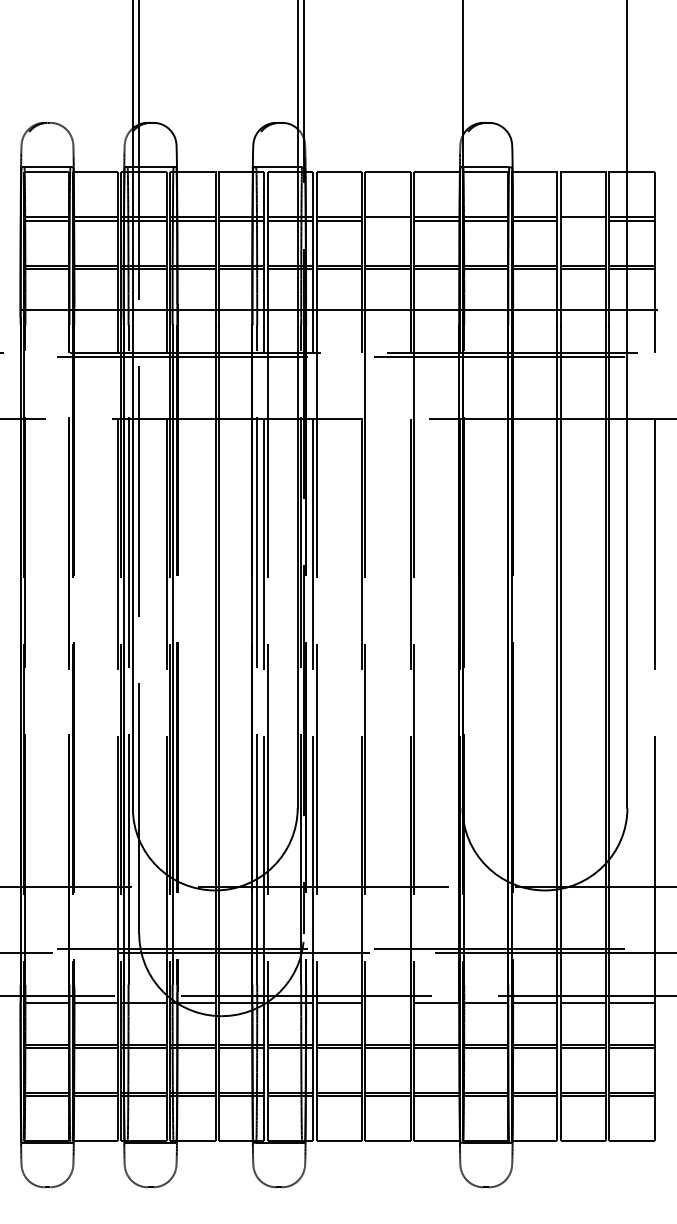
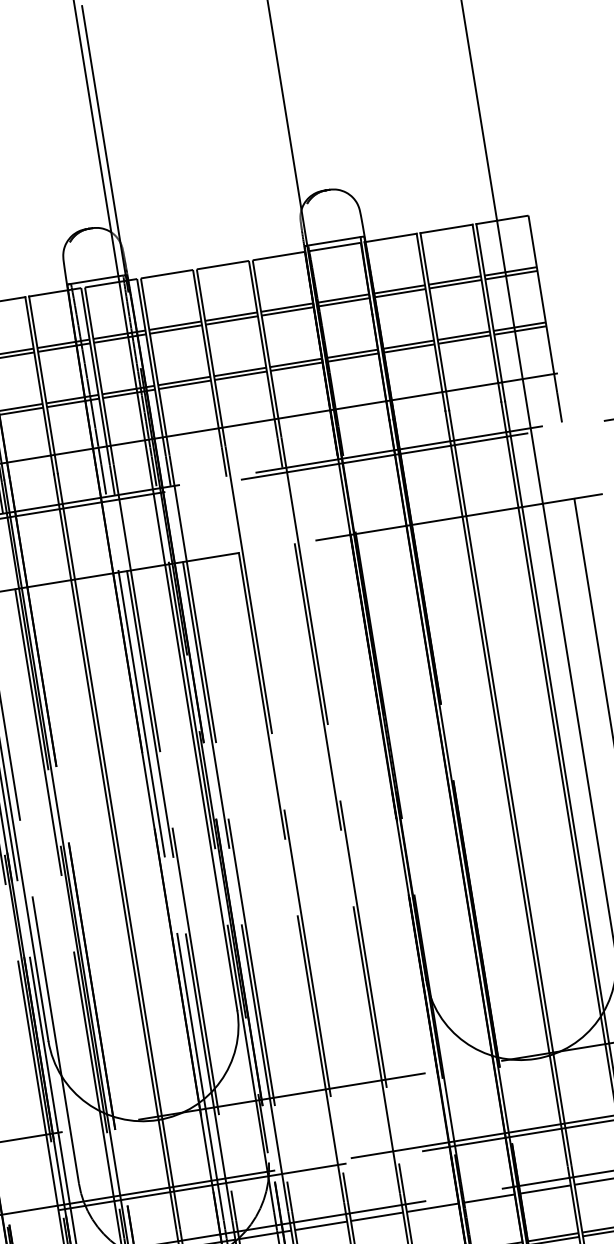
line: (387, 220) -> (231, 320), added
line: (583, 220) -> (455, 284), added
line: (387, 1002) -> (376, 1216), added

